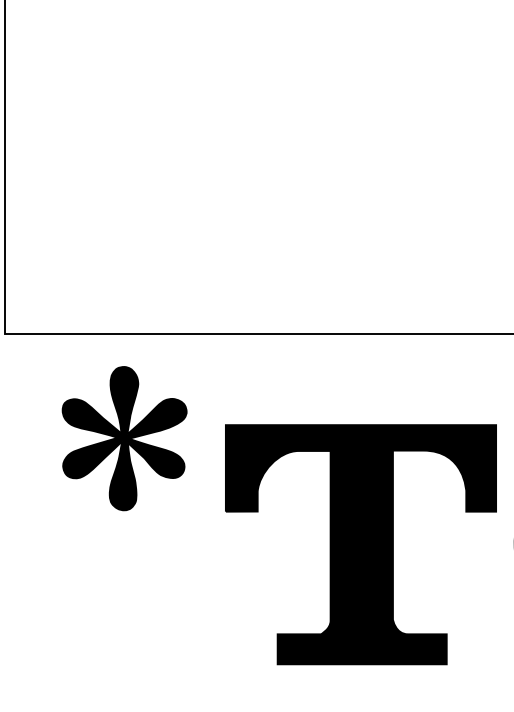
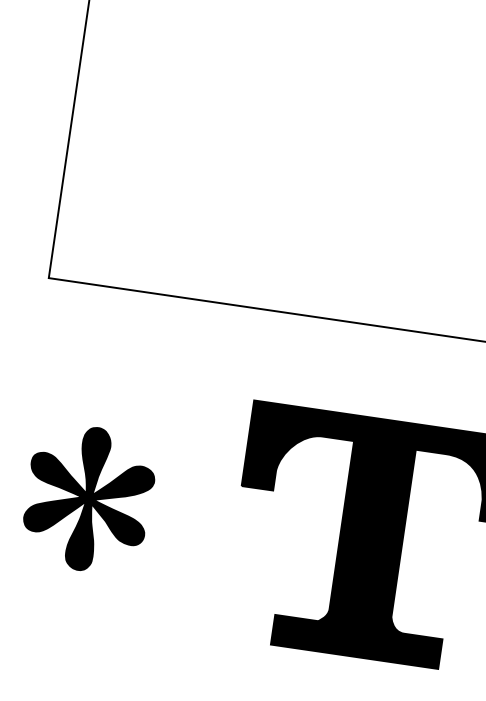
part: (124, 438) -> (88, 498), moved

